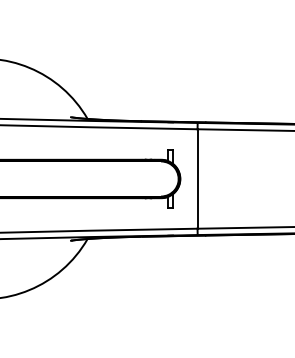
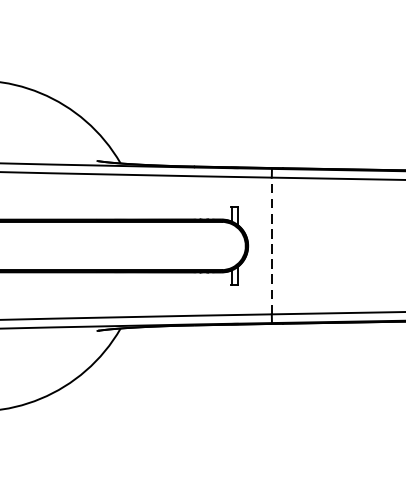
line: (197, 178) -> (271, 245), solid -> dashed

